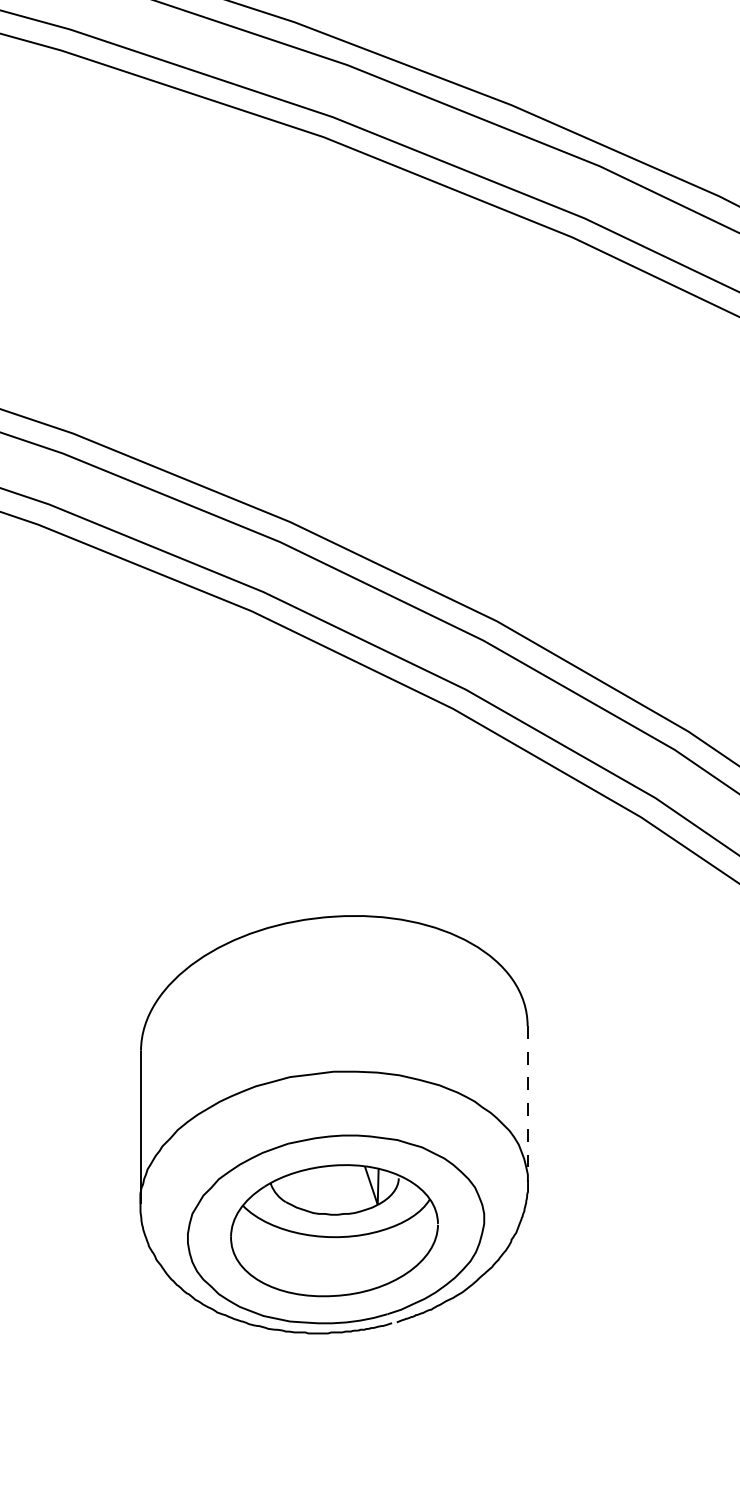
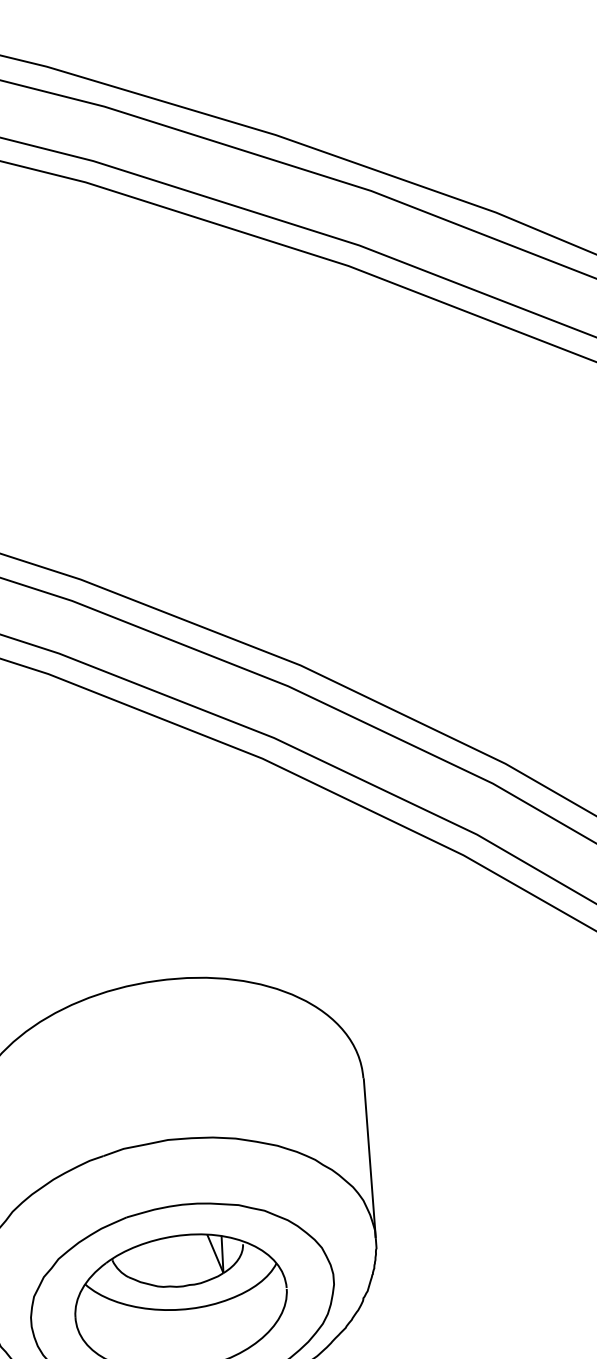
line: (528, 1104) -> (370, 1158), dashed -> solid

